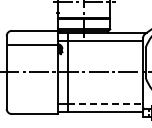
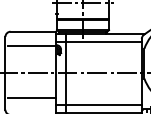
line: (33, 97) -> (32, 98), added
line: (105, 103) -> (104, 104), dashed -> solid

